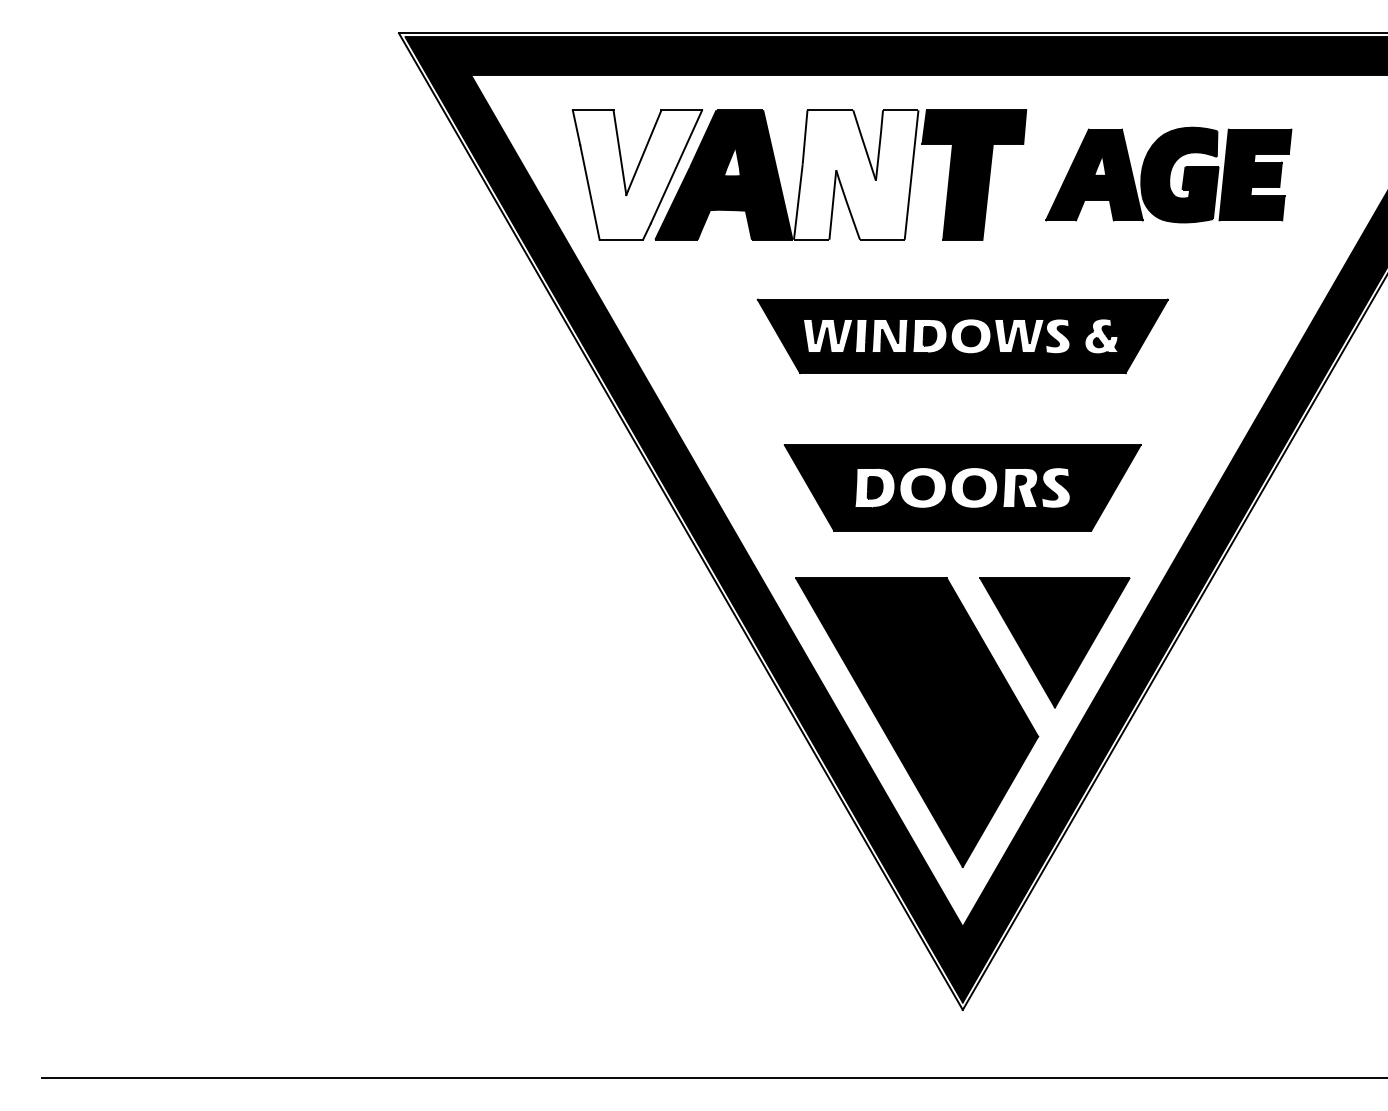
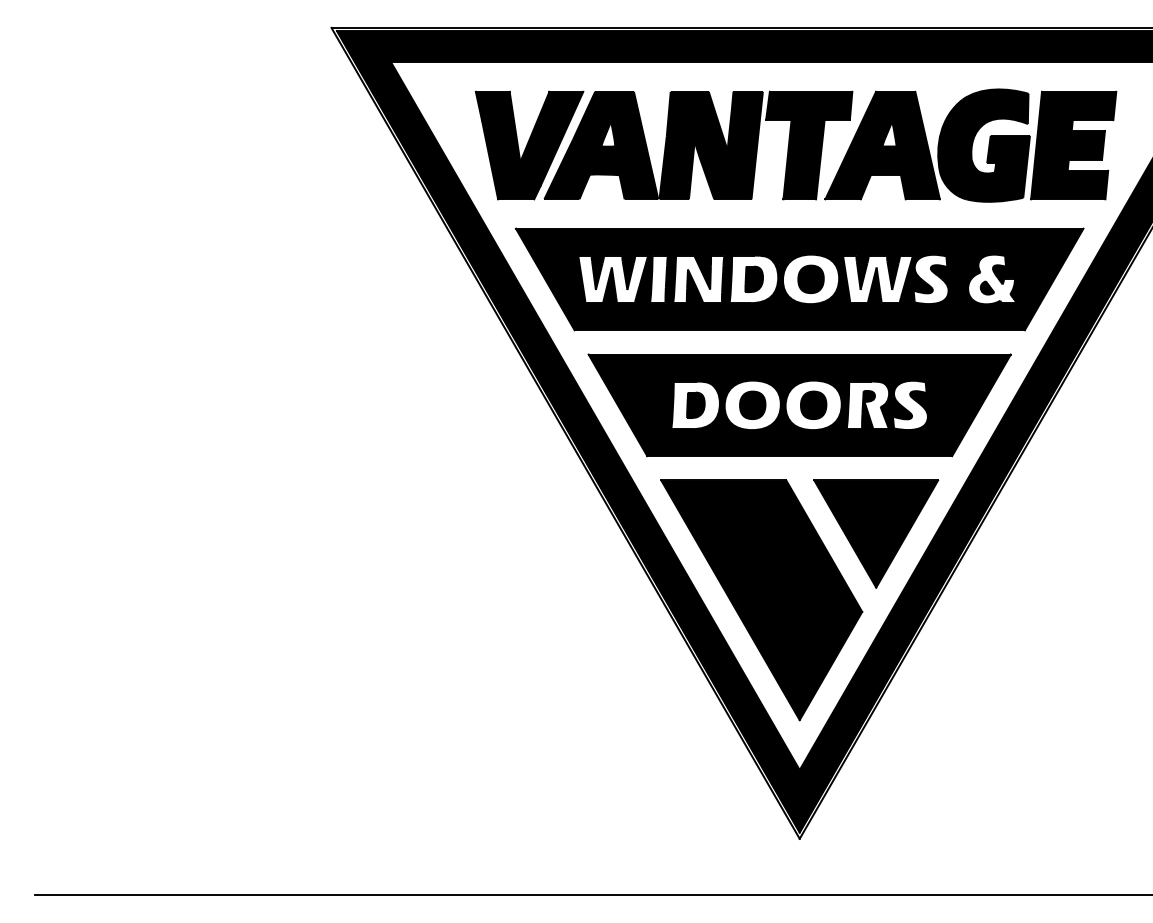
fill: (637, 174) -> (529, 145), added
fill: (855, 174) -> (710, 145), added
part: (1168, 174) -> (970, 145), size x1.43
part: (962, 336) -> (799, 279), size x1.67
part: (962, 487) -> (799, 405), size x1.43

